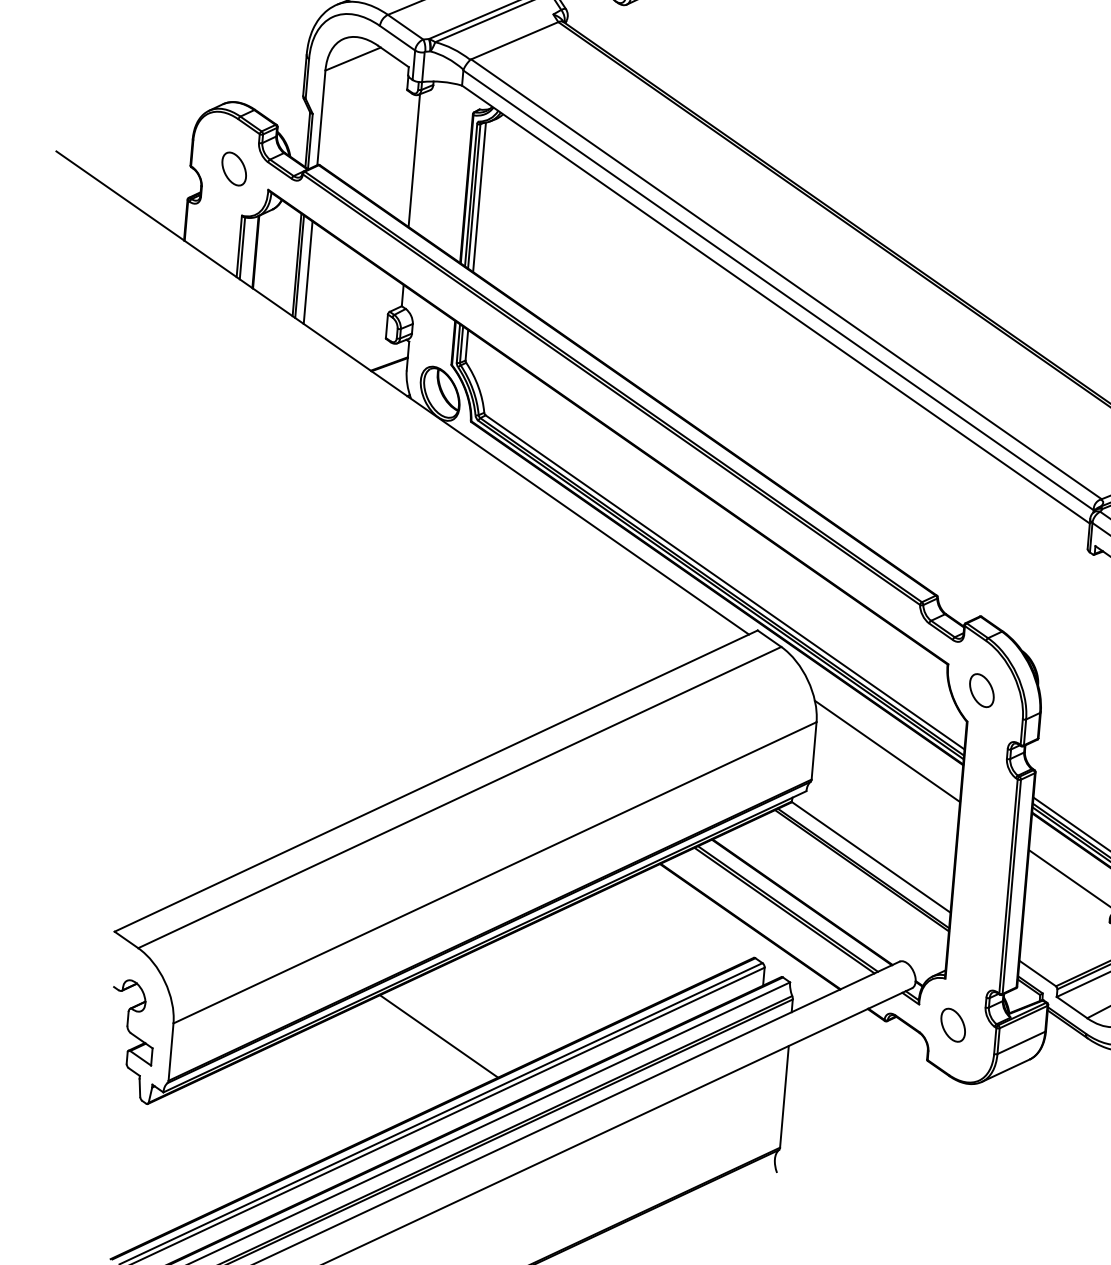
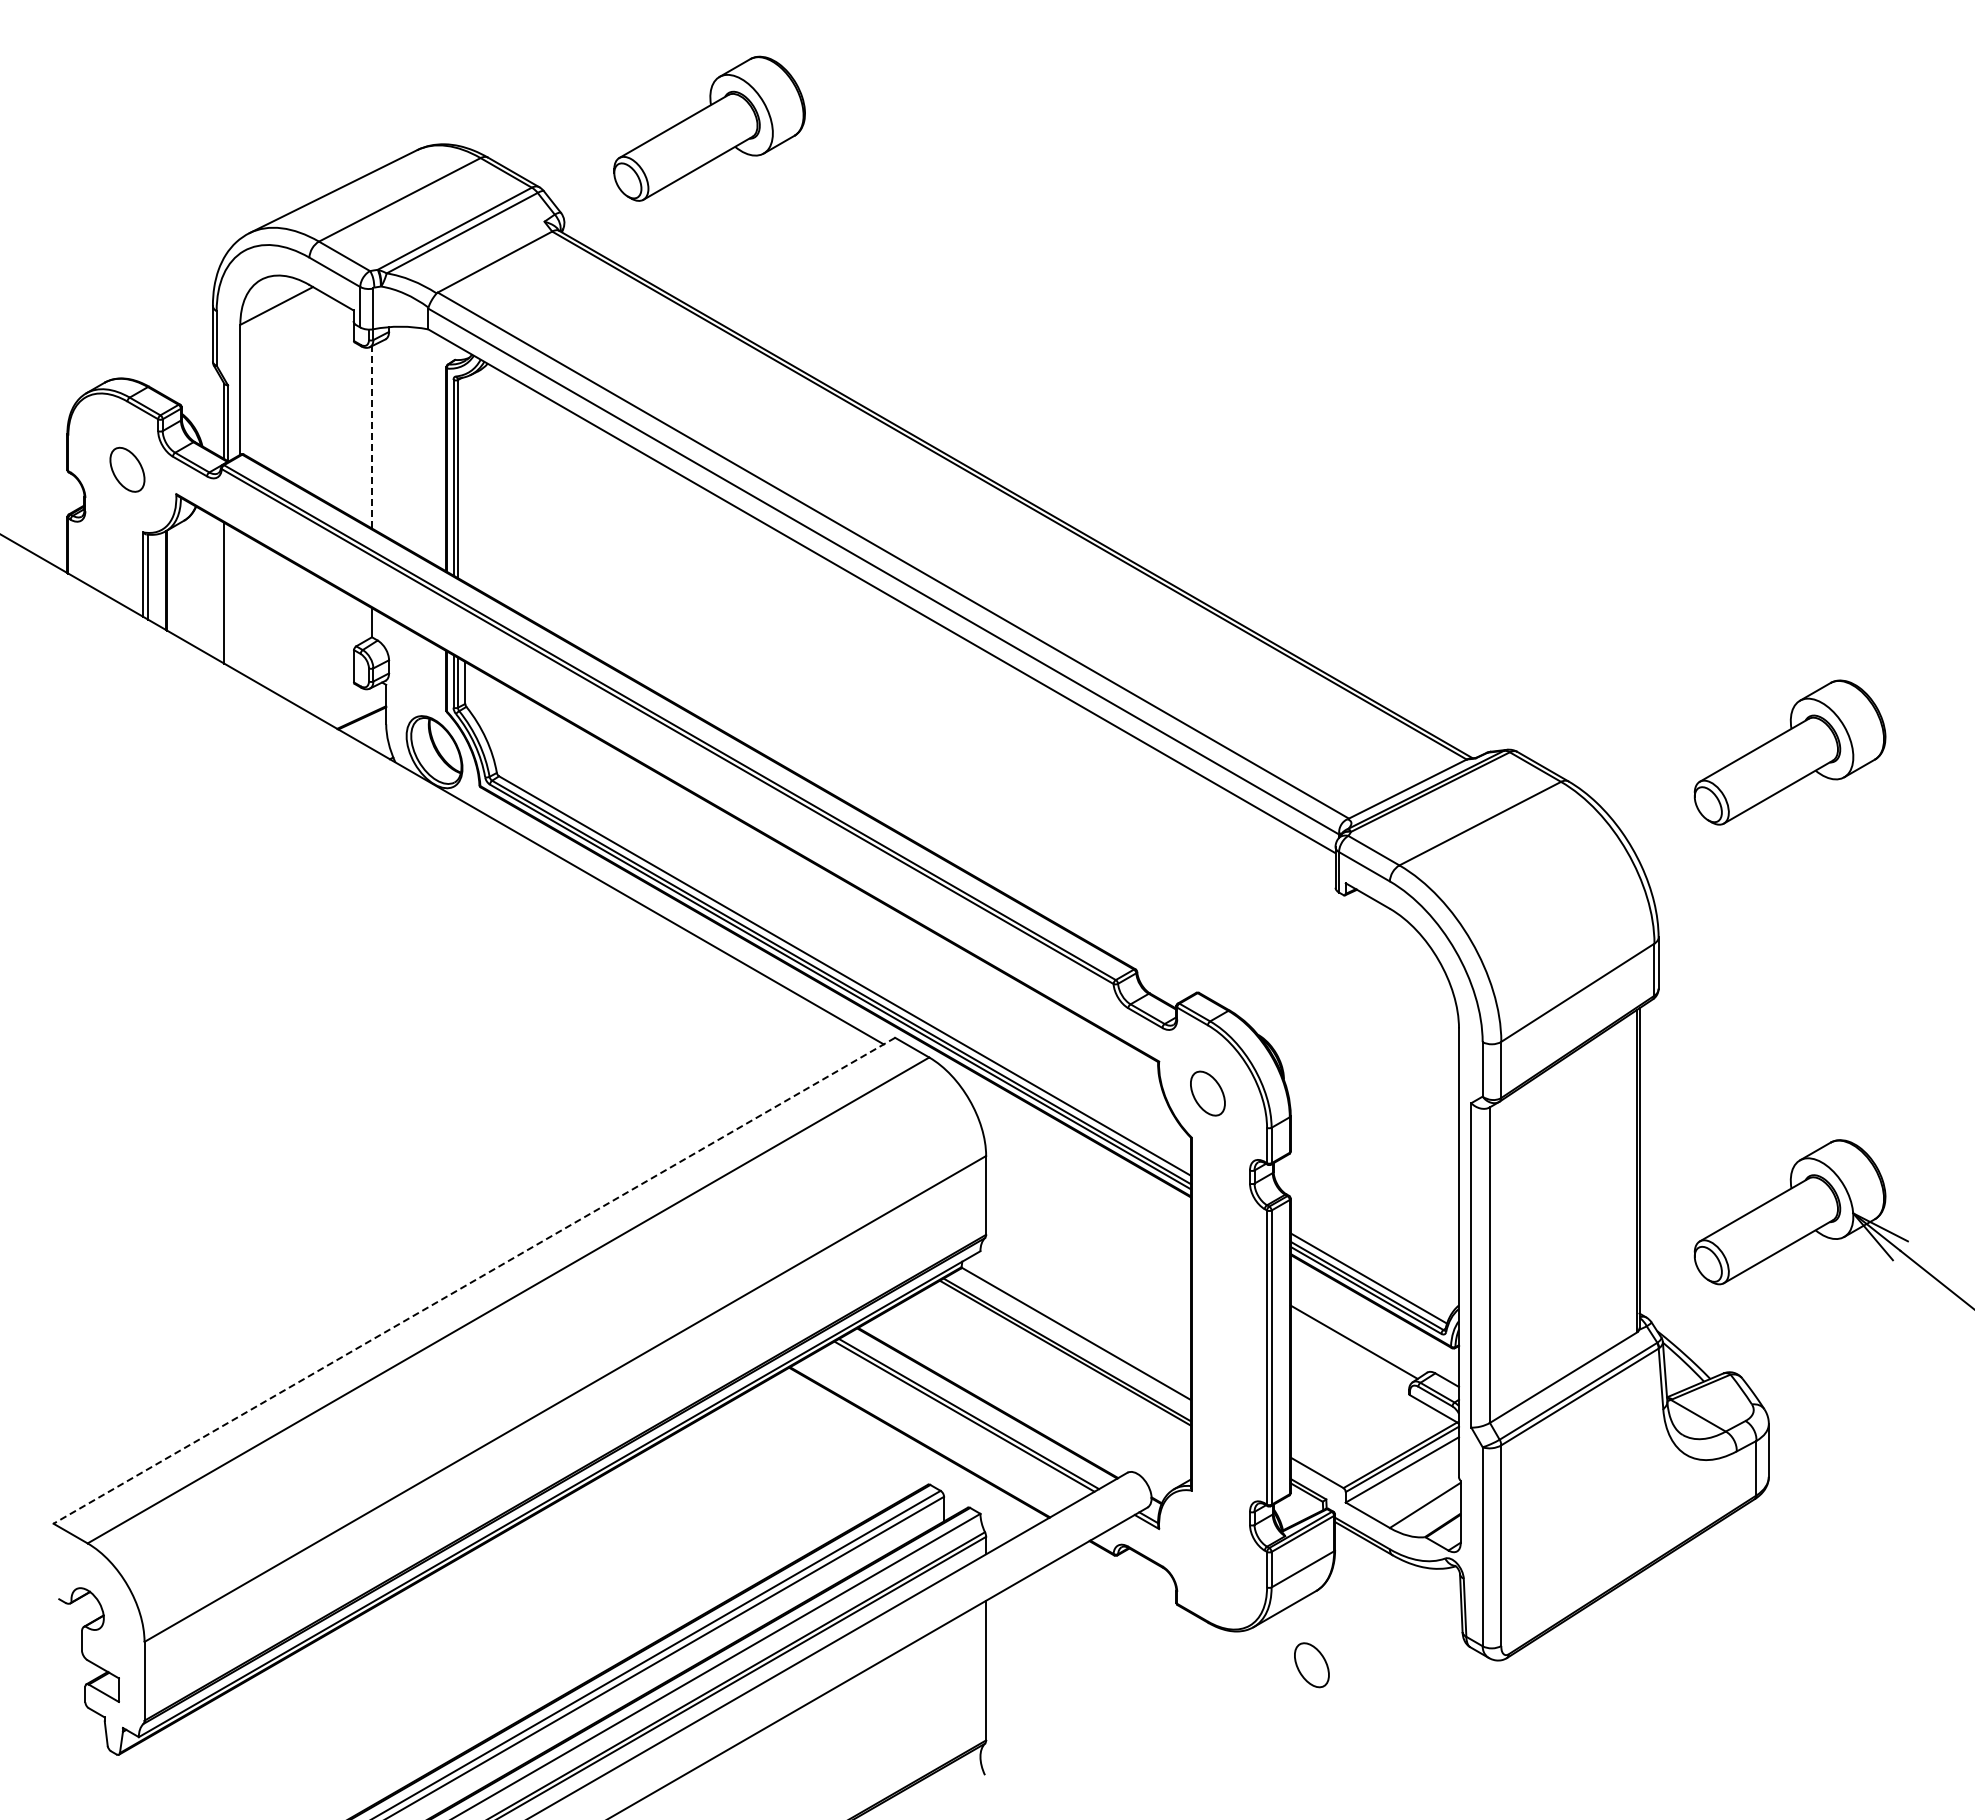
line: (414, 160) -> (372, 436), solid -> dashed
line: (479, 197) -> (465, 479), removed
line: (299, 266) -> (228, 595), removed
line: (308, 272) -> (240, 602), removed
line: (887, 751) -> (1086, 1187), removed
line: (436, 780) -> (474, 1280), solid -> dashed
part: (952, 1025) -> (1311, 1665), moved
line: (438, 1036) -> (507, 1628), removed

